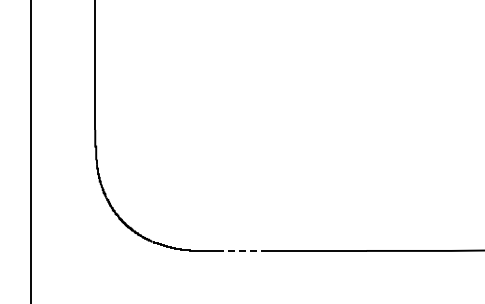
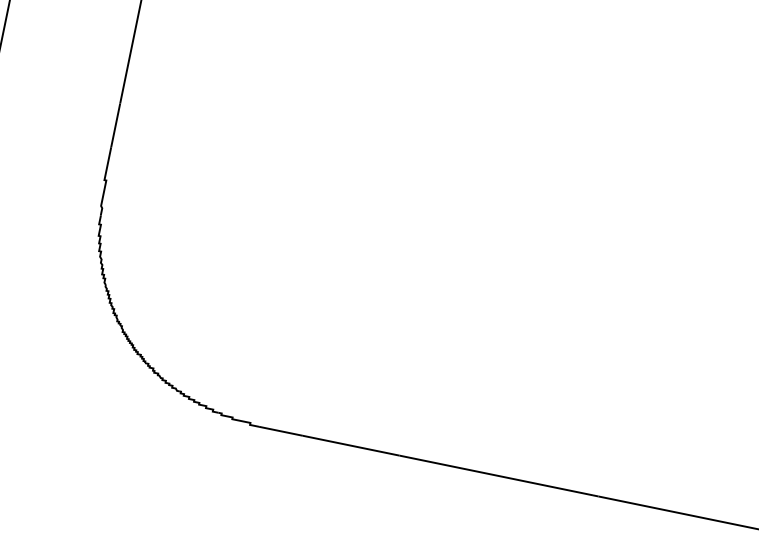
line: (242, 250) -> (353, 445), dashed -> solid

